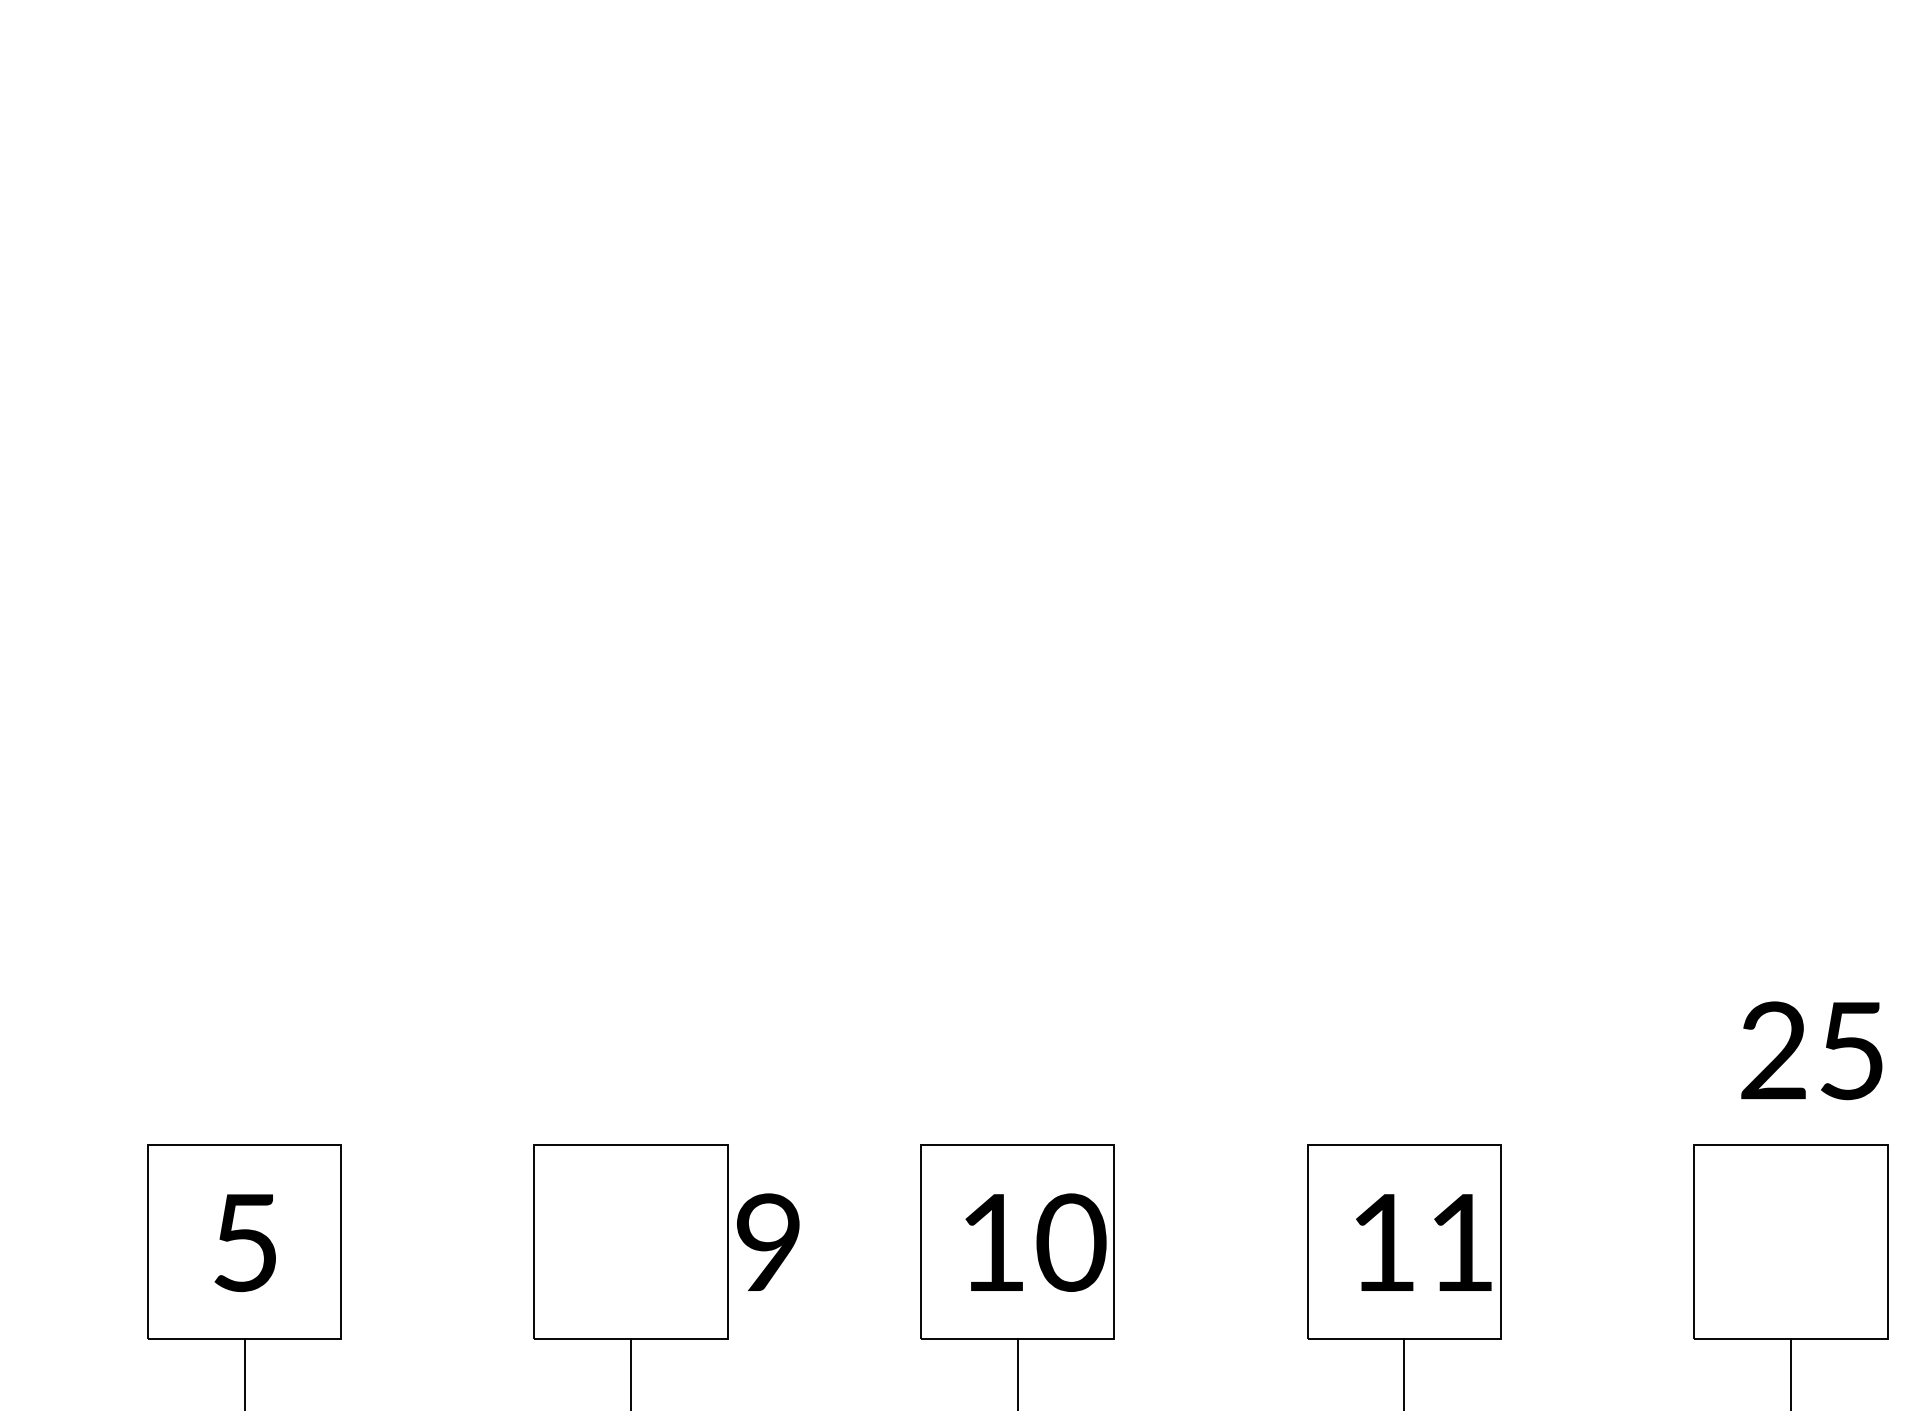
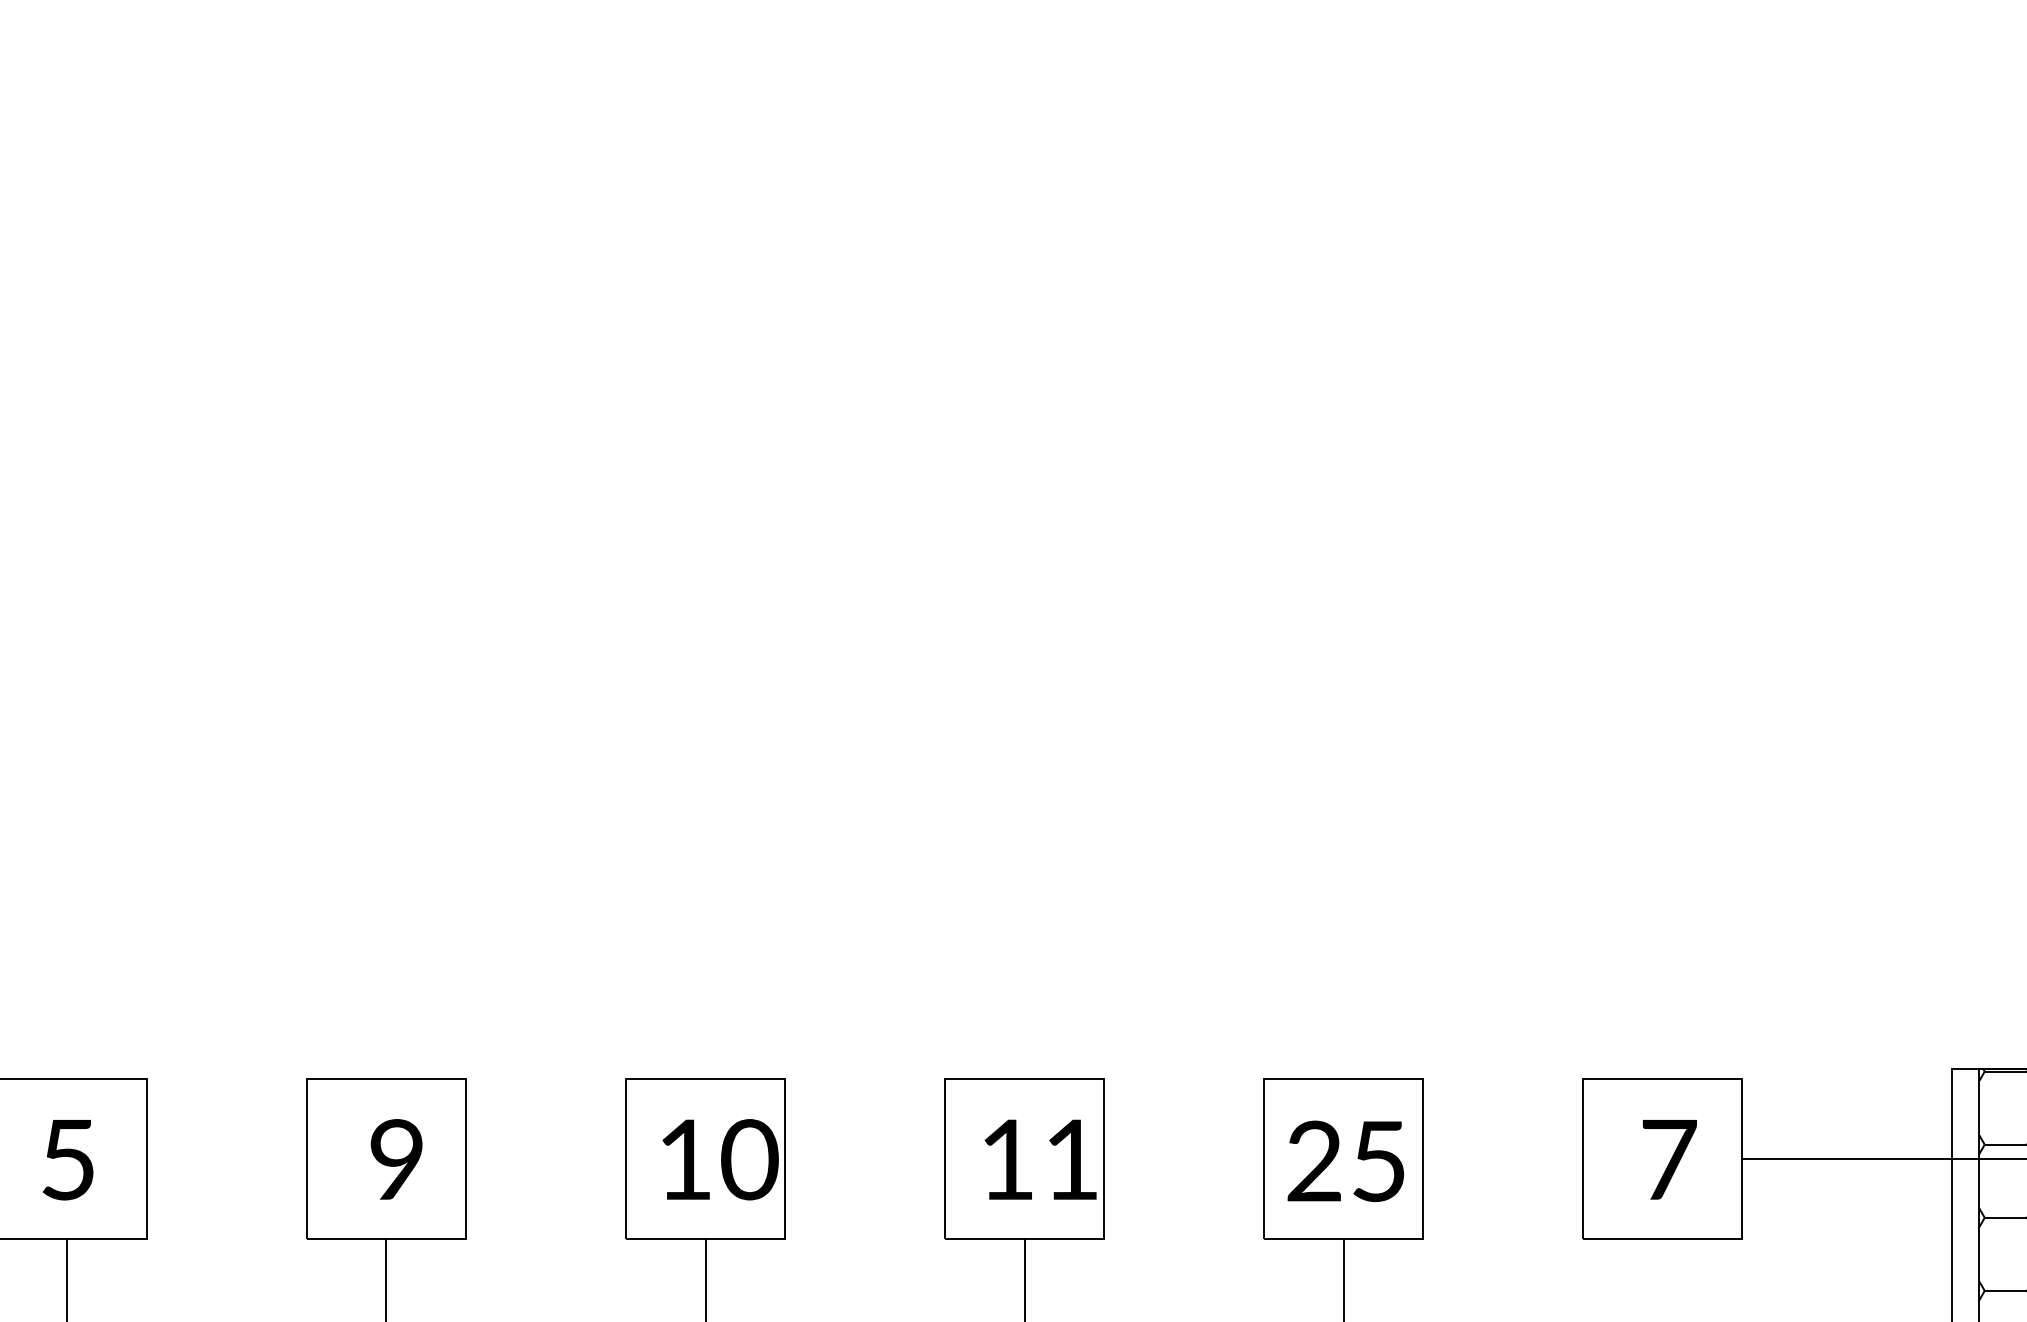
text: (1811, 1050) -> (1345, 1161), moved
text: (768, 1242) -> (396, 1159), moved

